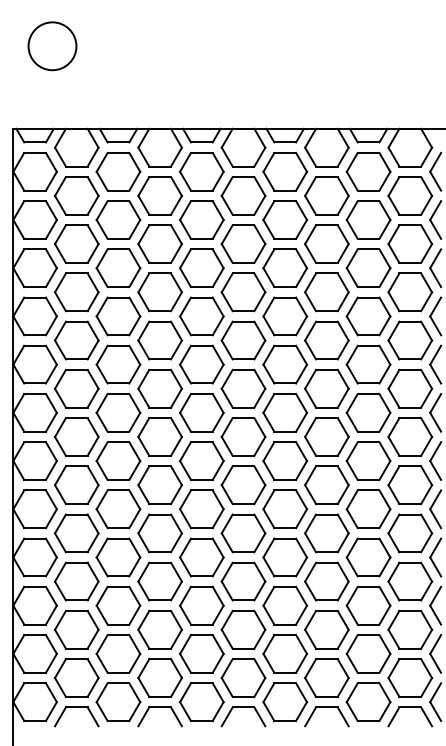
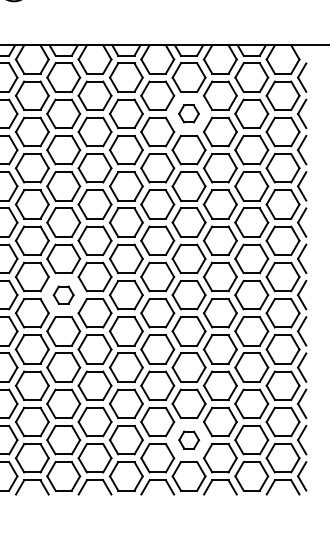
part: (284, 219) -> (188, 113), size x0.6
part: (118, 460) -> (63, 294), size x0.6
part: (285, 653) -> (189, 439), size x0.6

